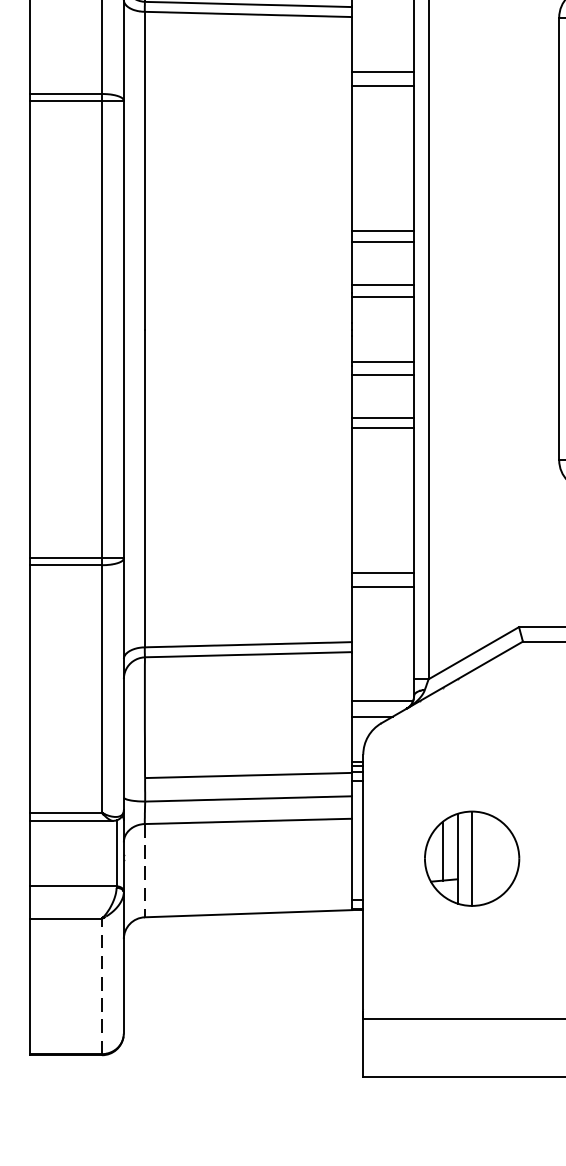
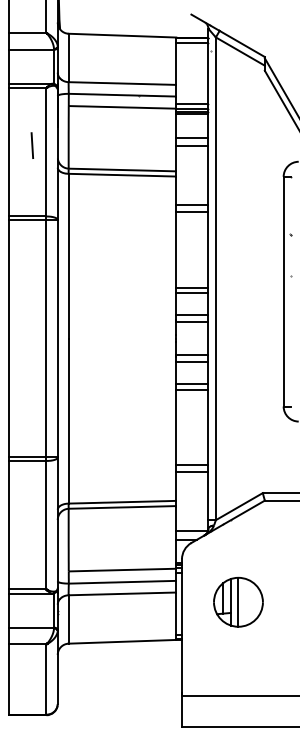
part: (472, 857) -> (238, 601), moved
line: (144, 870) -> (68, 619), dashed -> solid
line: (102, 986) -> (46, 679), dashed -> solid

